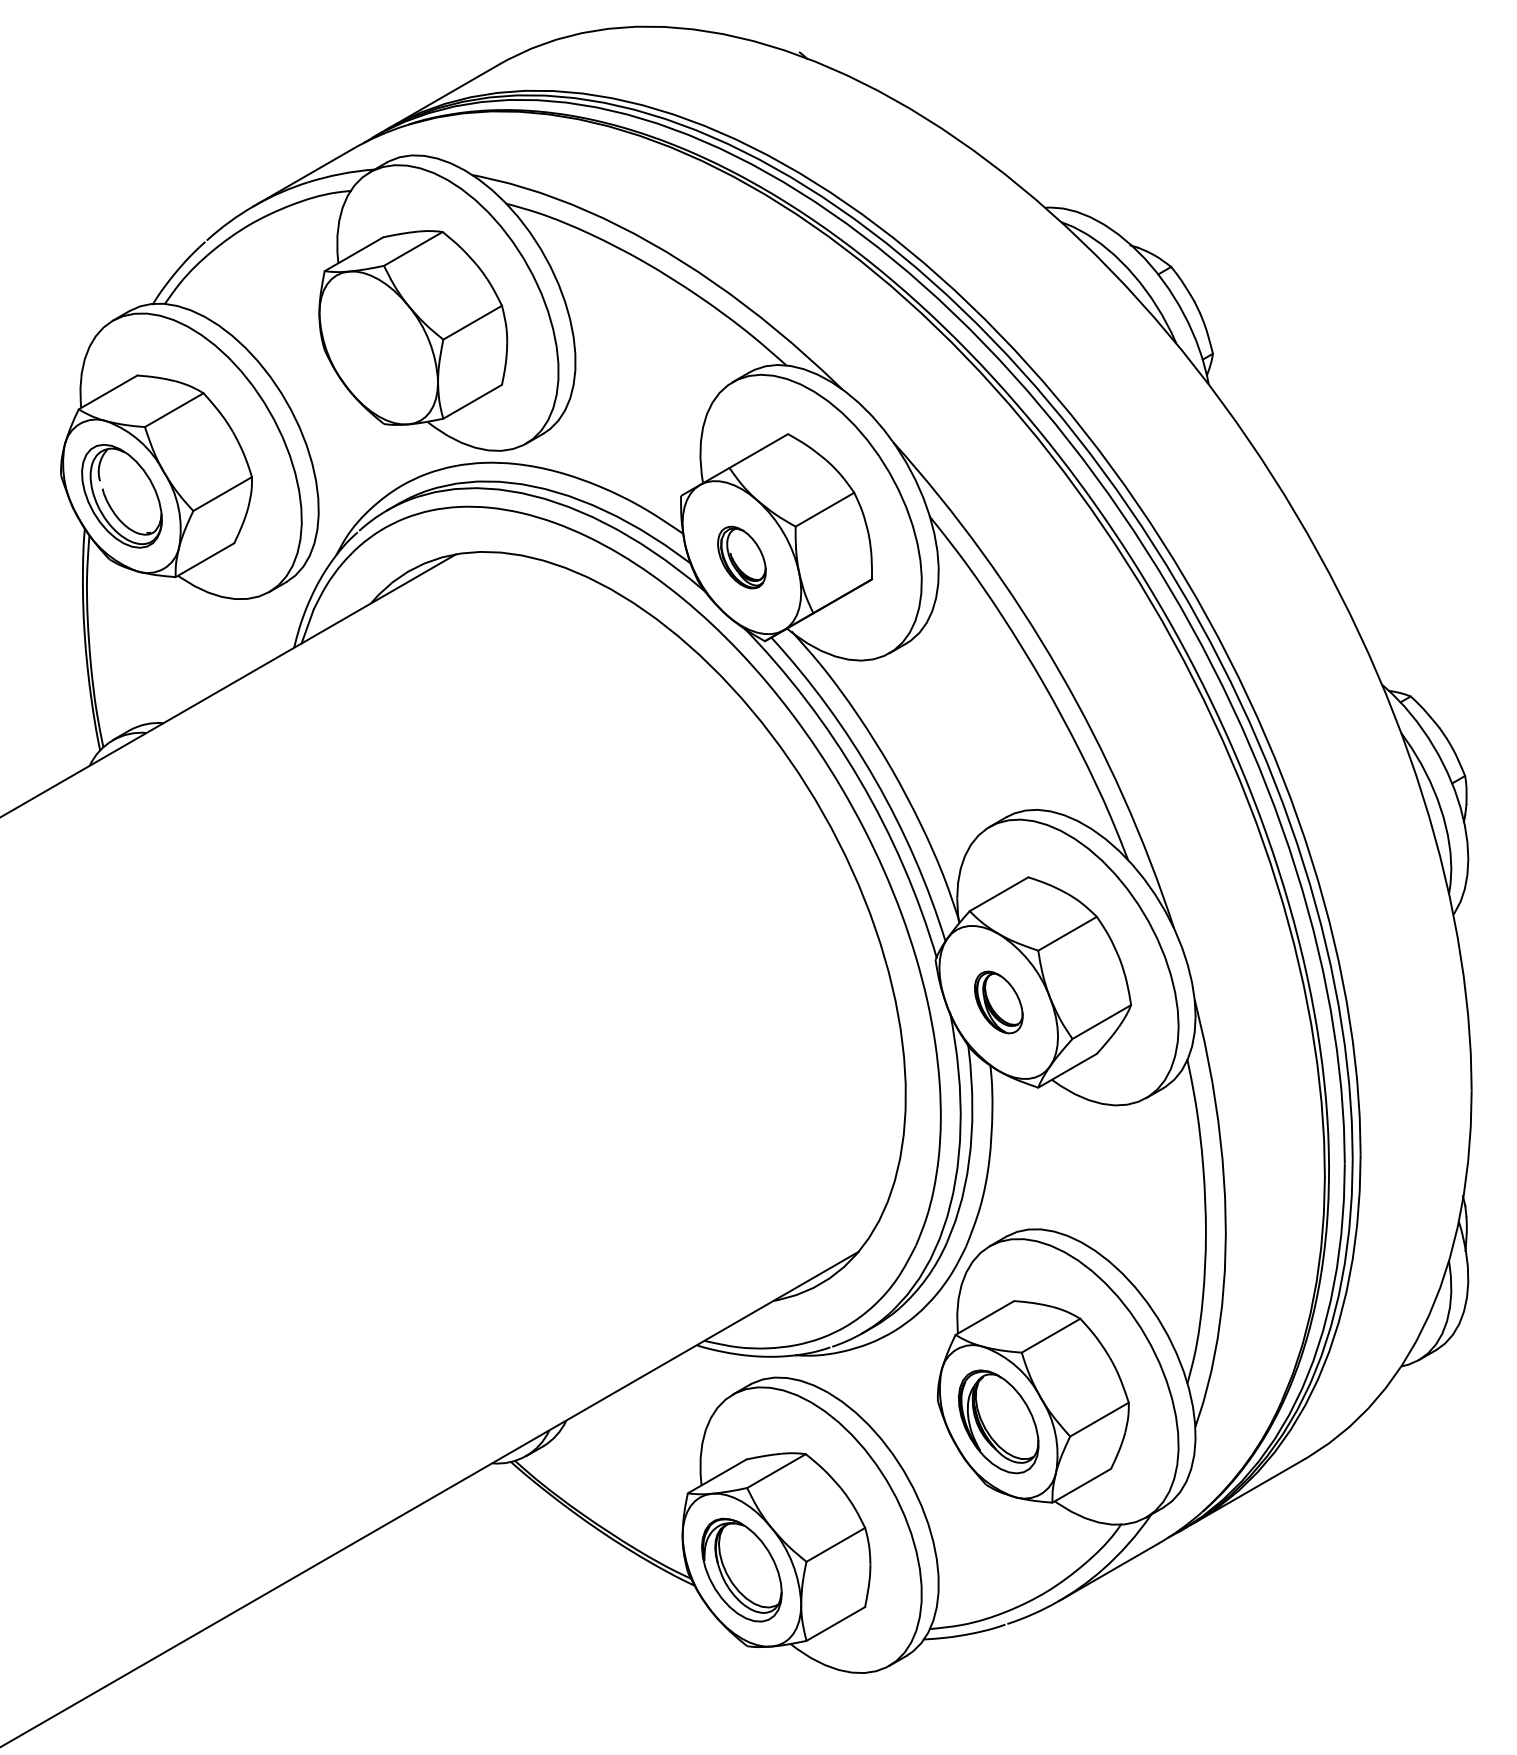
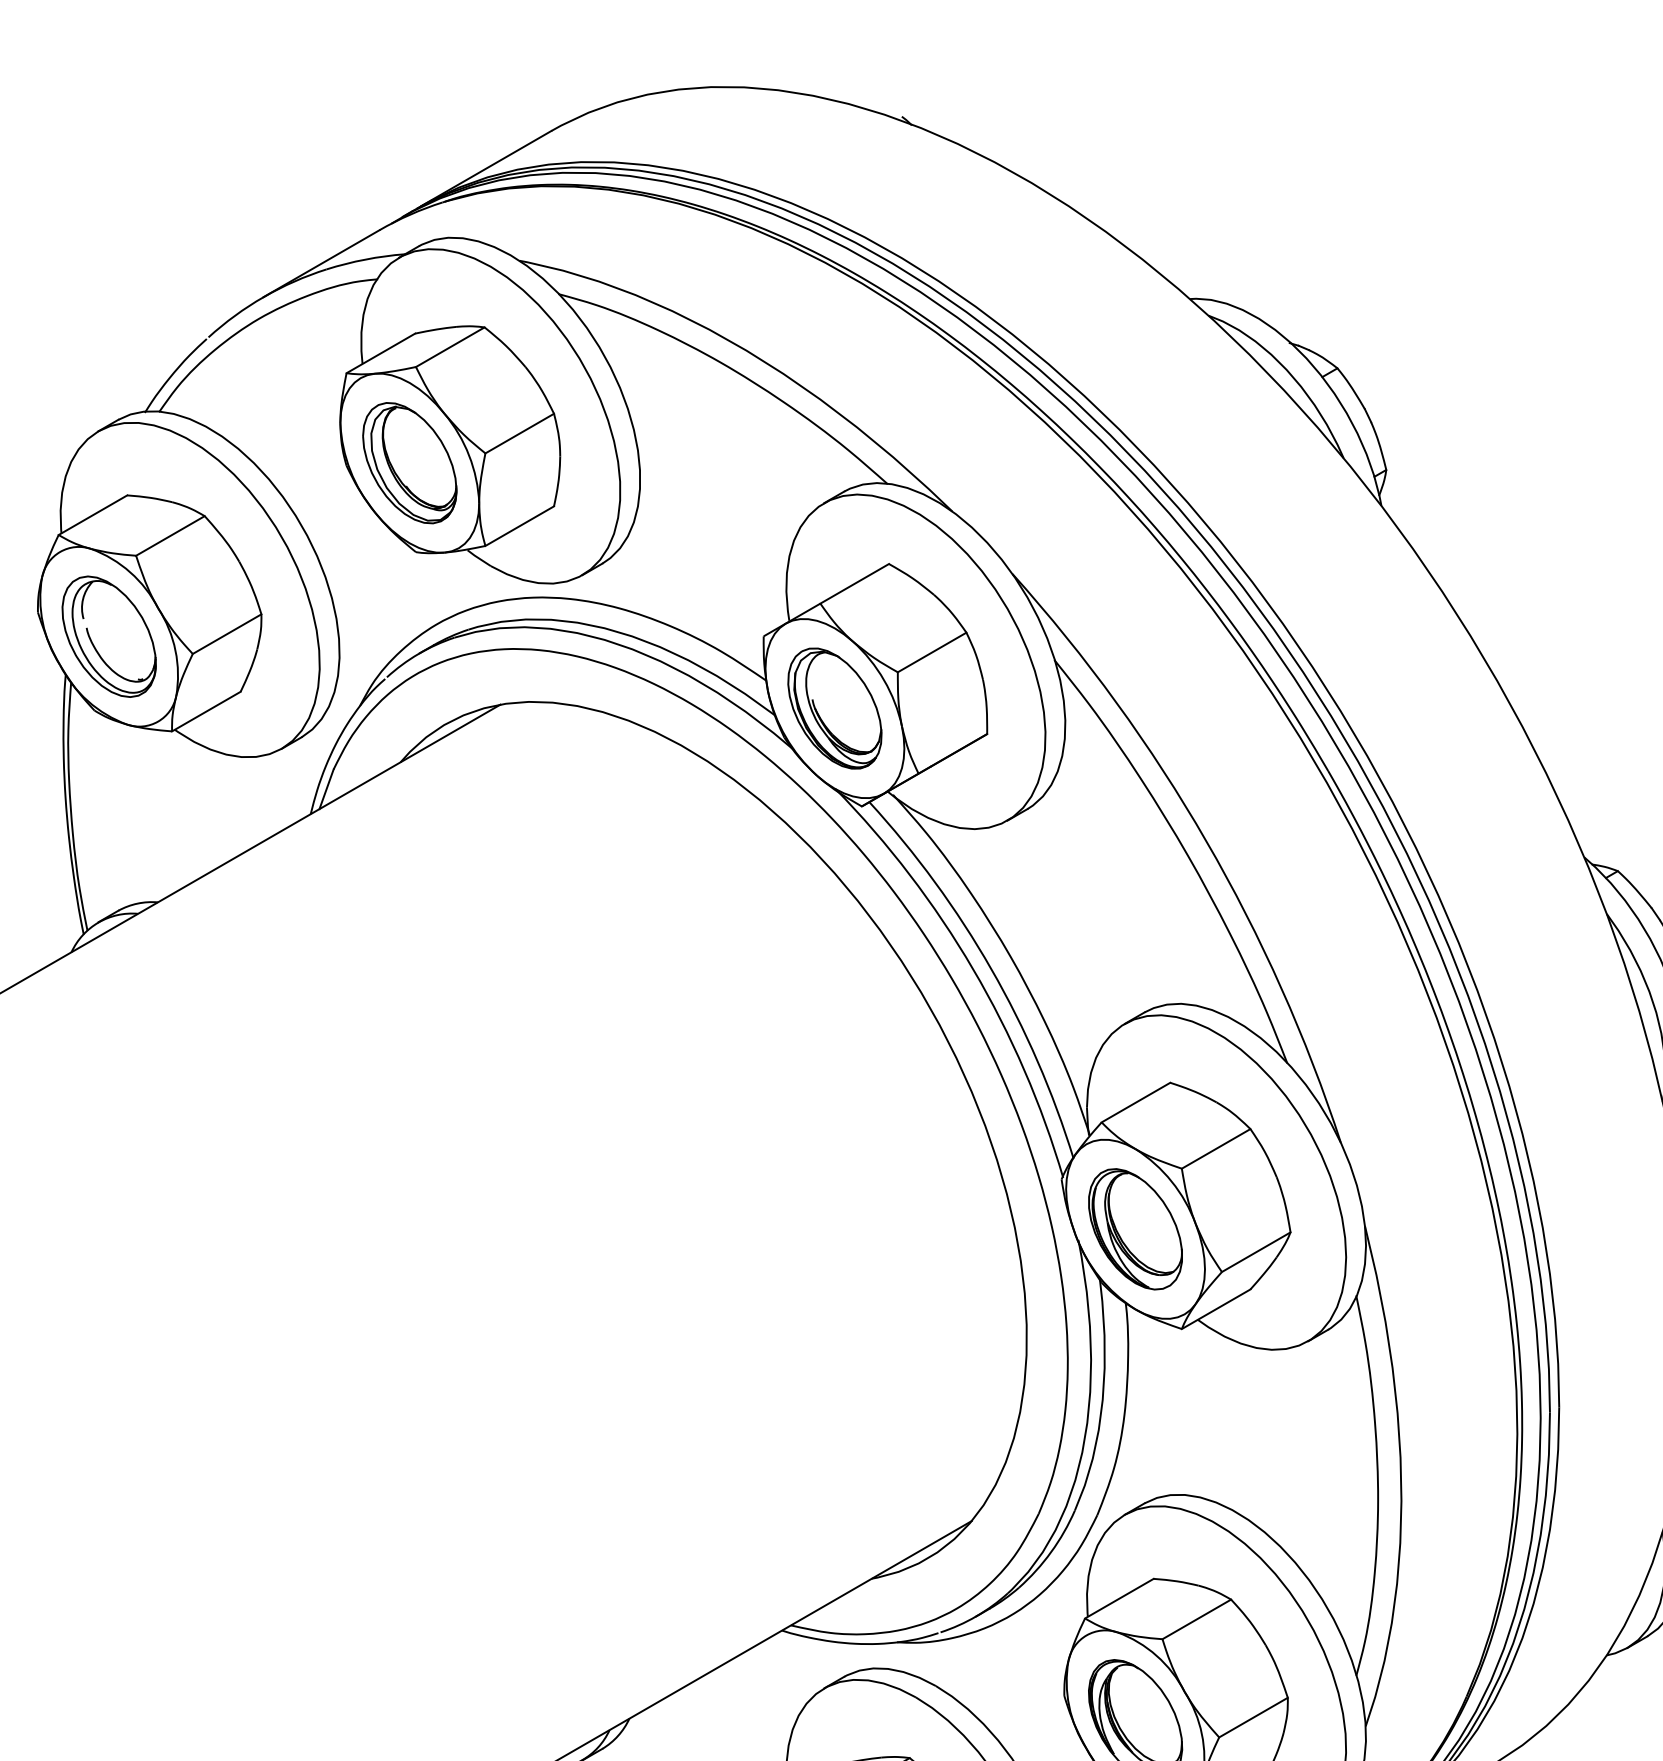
part: (378, 347) -> (409, 462), added
part: (741, 557) -> (834, 708), size x1.67
part: (998, 1002) -> (1135, 1229), size x1.67

